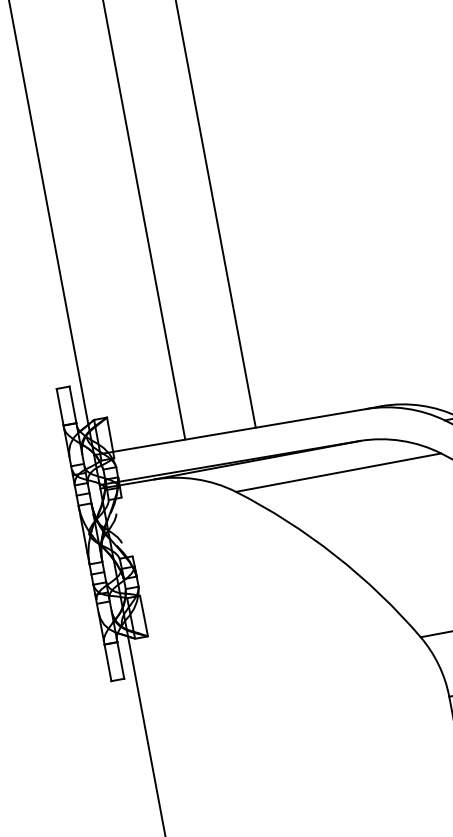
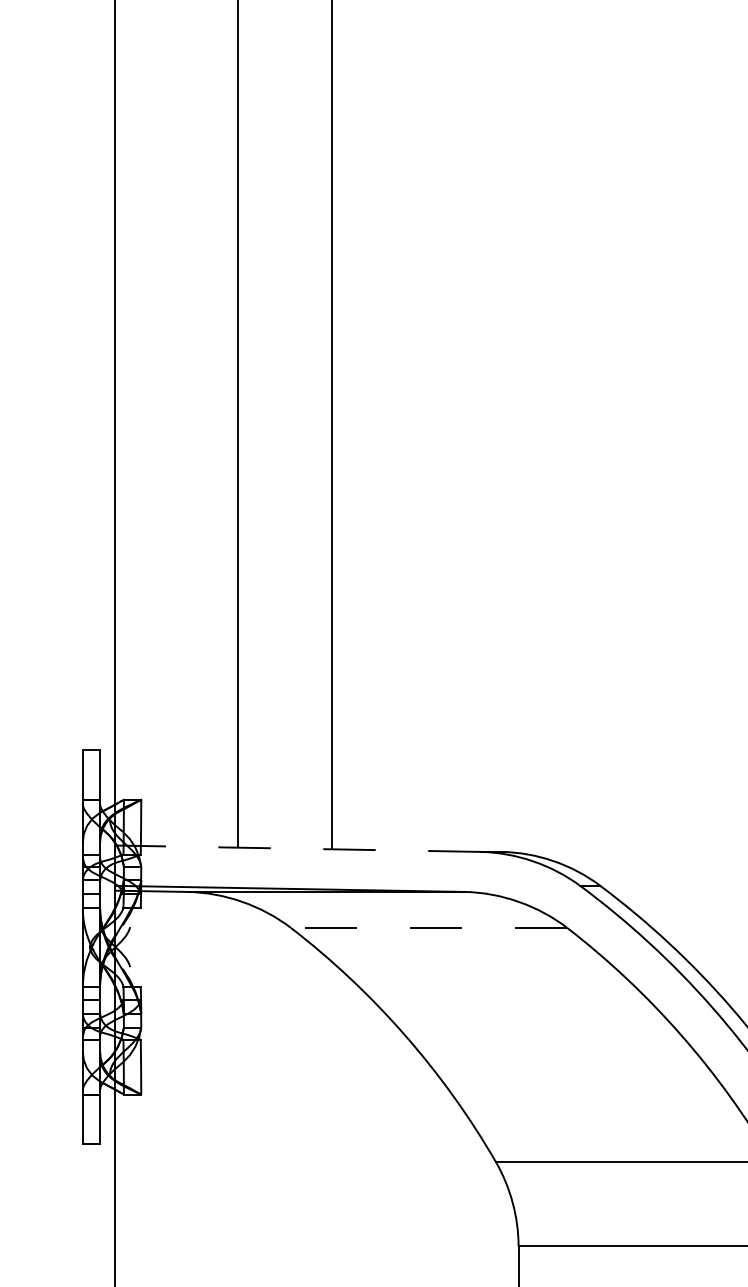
line: (229, 431) -> (297, 848), solid -> dashed
line: (338, 472) -> (428, 927), solid -> dashed

